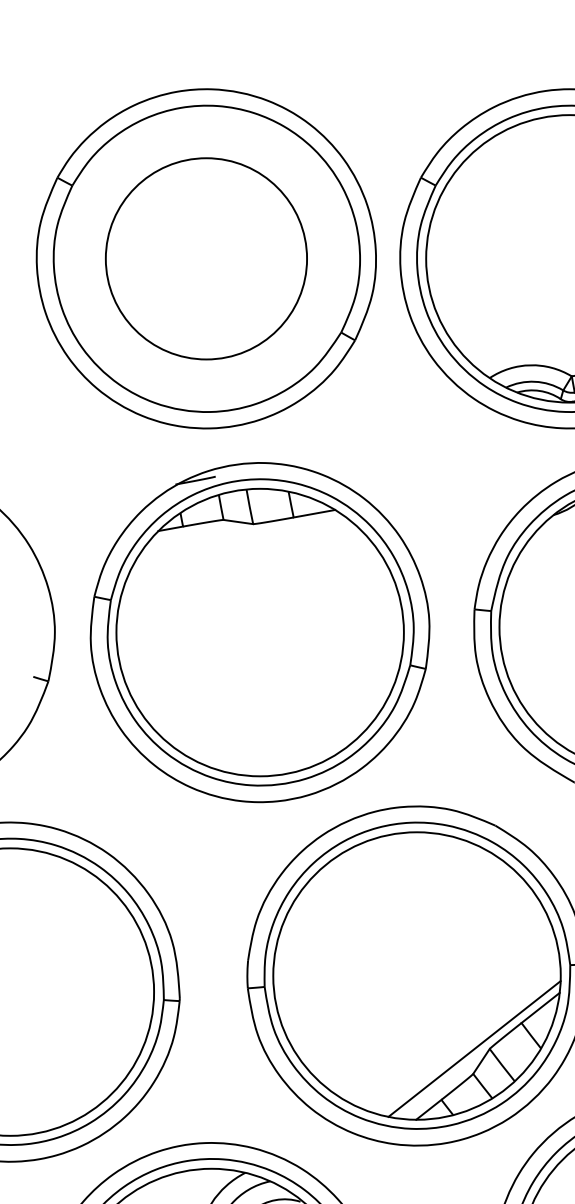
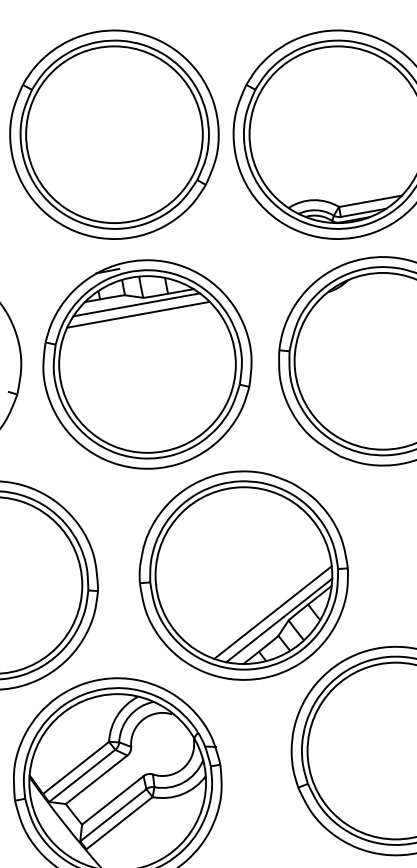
circle: (206, 258) -> (114, 134), size x1.43
line: (242, 534) -> (136, 304), added
line: (245, 551) -> (138, 314), added
line: (463, 1035) -> (272, 612), added

